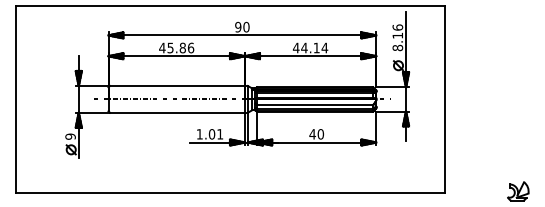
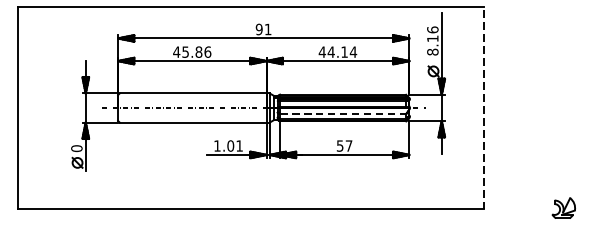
text: (246, 26) -> (268, 28), 90 -> 91
line: (445, 98) -> (484, 107), solid -> dashed
line: (315, 104) -> (343, 113), solid -> dashed
text: (316, 134) -> (344, 146), 40 -> 57
text: (70, 136) -> (76, 148), 9 -> 0

